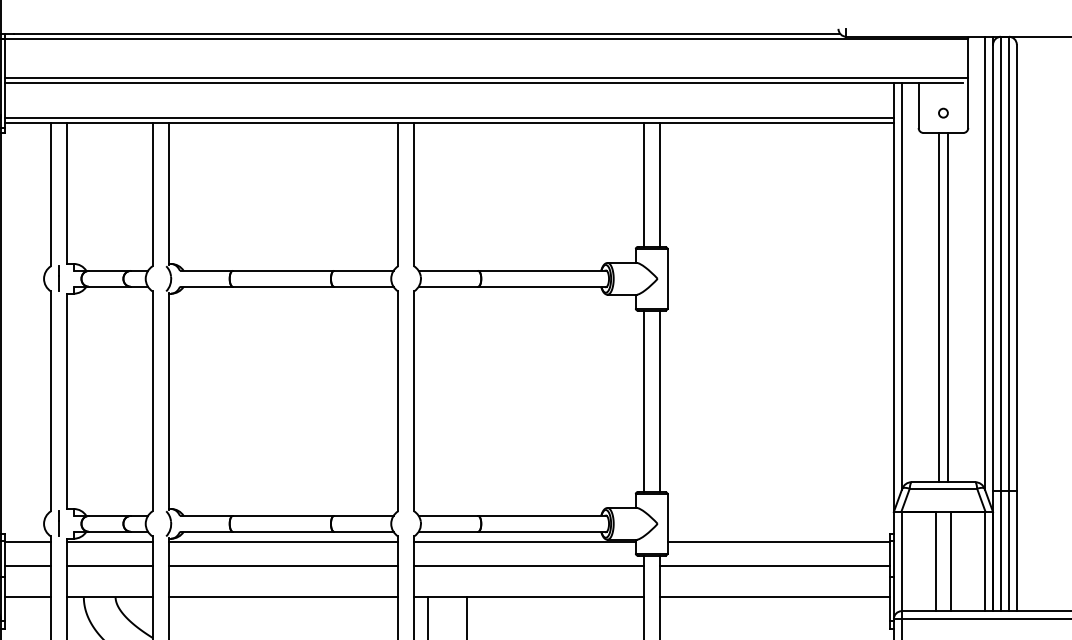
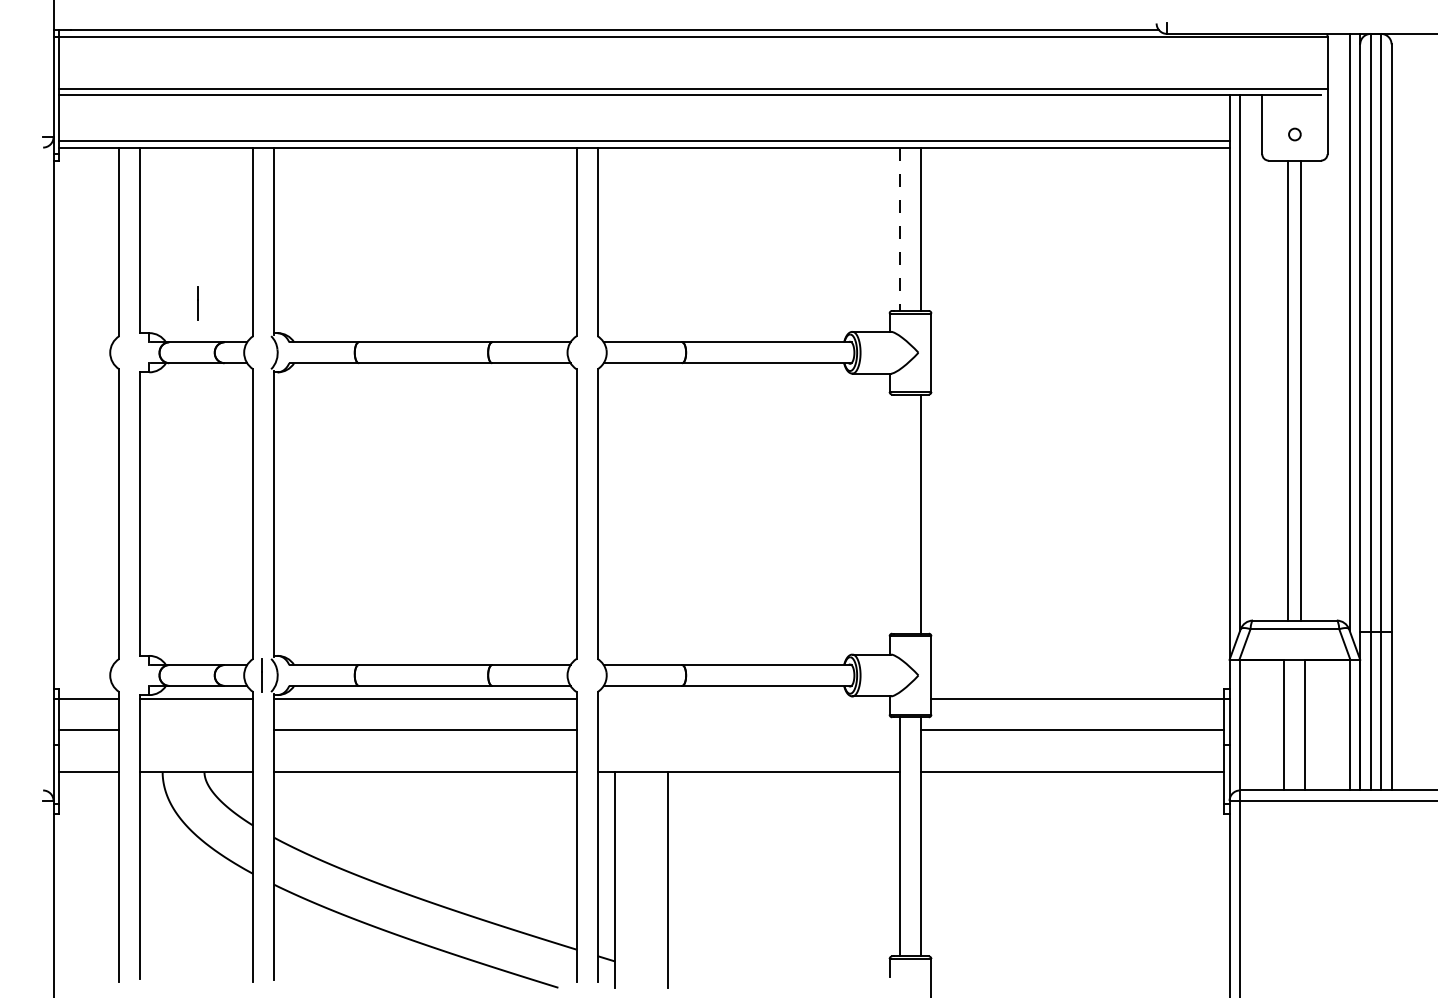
line: (644, 185) -> (900, 229), solid -> dashed
line: (58, 278) -> (197, 303), moved
line: (644, 400) -> (900, 513), removed
line: (58, 523) -> (261, 675), moved
line: (524, 542) -> (743, 699), removed
line: (109, 565) -> (196, 730), removed
line: (528, 565) -> (748, 730), removed

